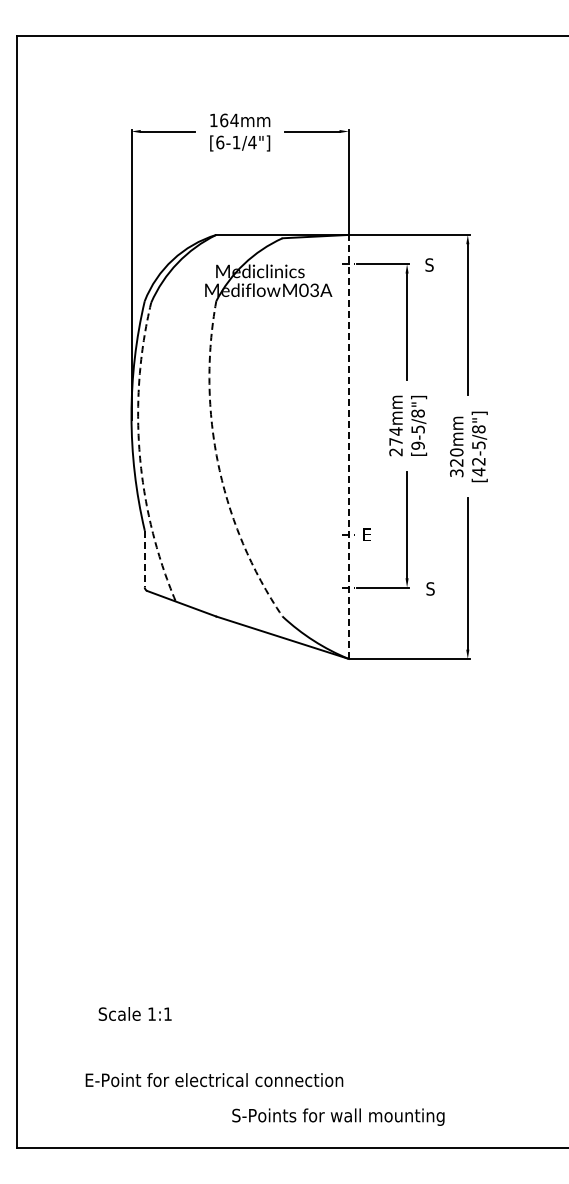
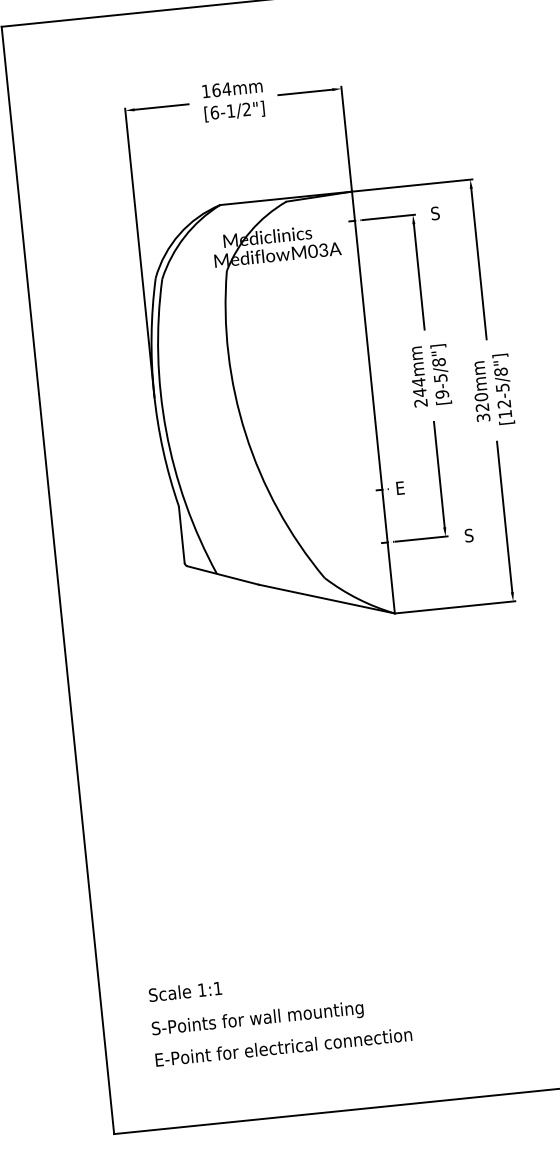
text: (252, 142) -> (246, 109), [6-1/4"] -> [6-1/2"]
text: (395, 441) -> (419, 392), 274mm -> 244mm
line: (348, 446) -> (373, 402), dashed -> solid
arc: (139, 454) -> (165, 431), dashed -> solid
arc: (218, 465) -> (245, 434), dashed -> solid
text: (478, 471) -> (504, 413), [42-5/8"] -> [12-5/8"]
line: (144, 559) -> (181, 535), dashed -> solid
text: (134, 1013) -> (184, 991), moved
text: (214, 1080) -> (283, 1047), moved
text: (338, 1116) -> (257, 1018), moved

